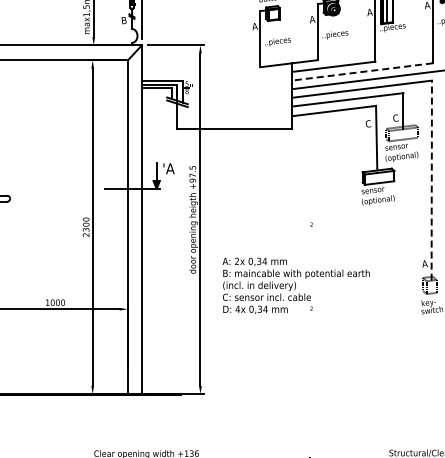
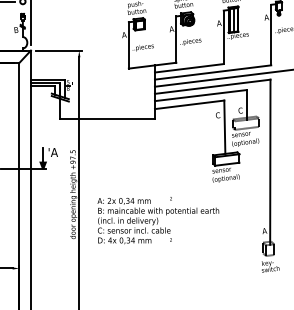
line: (362, 71) -> (213, 72), dashed -> solid
line: (431, 180) -> (270, 162), dashed -> solid
text: (295, 285) -> (157, 220), moved

